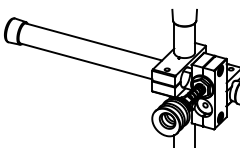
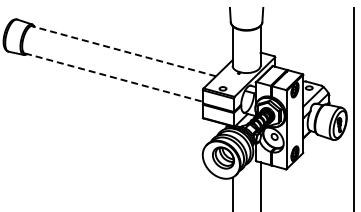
line: (93, 42) -> (123, 51), solid -> dashed
line: (86, 61) -> (114, 77), solid -> dashed

